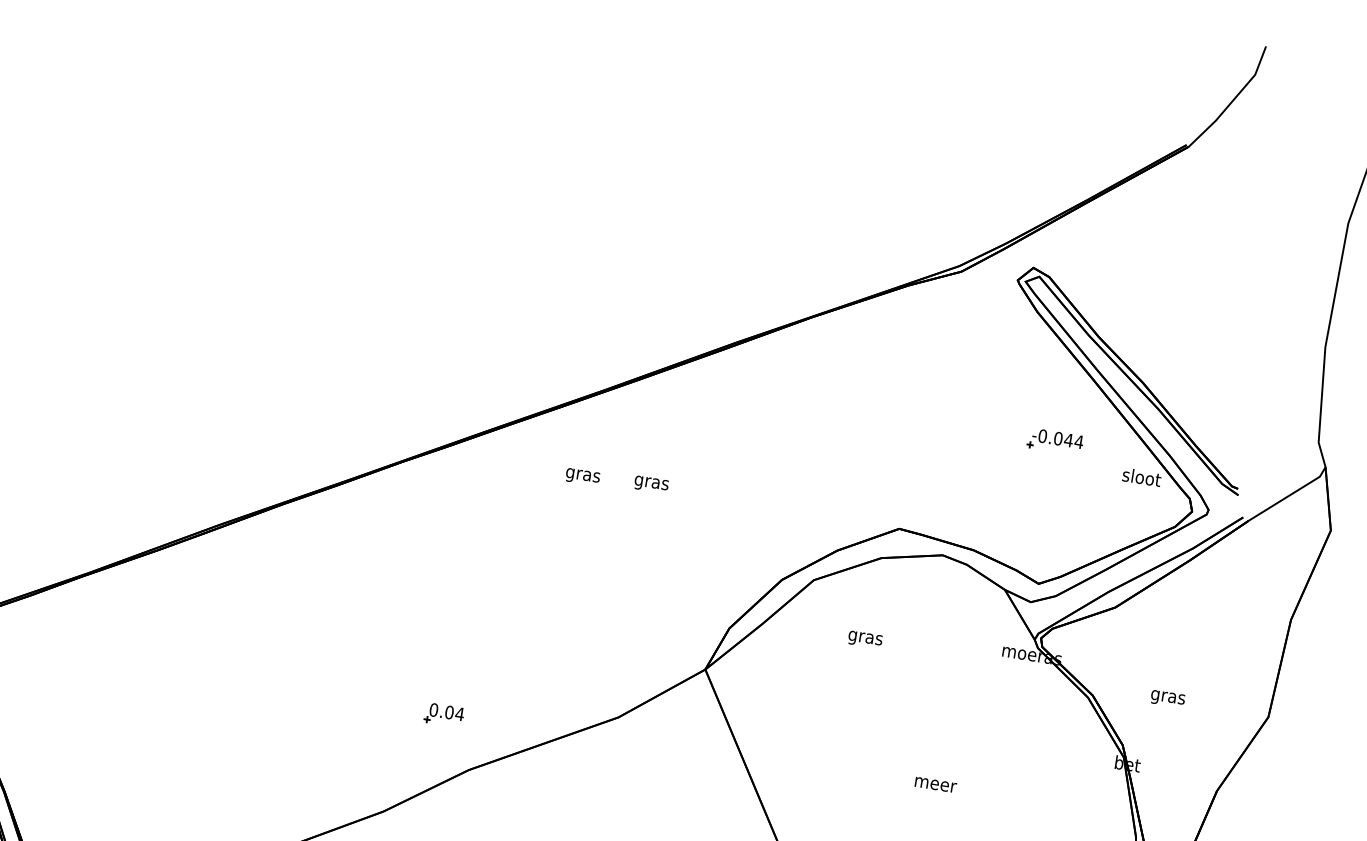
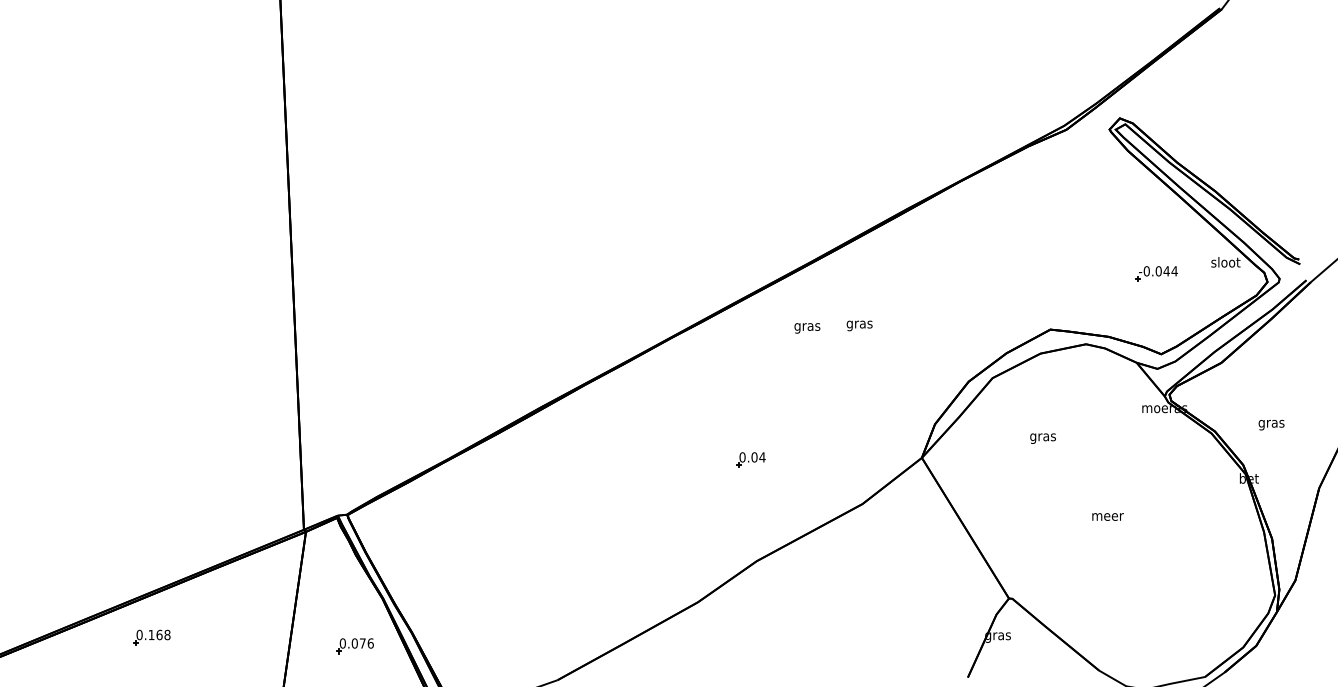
part: (1054, 441) -> (1156, 273), moved
text: (864, 639) -> (1042, 438), moved
part: (443, 714) -> (750, 459), moved

